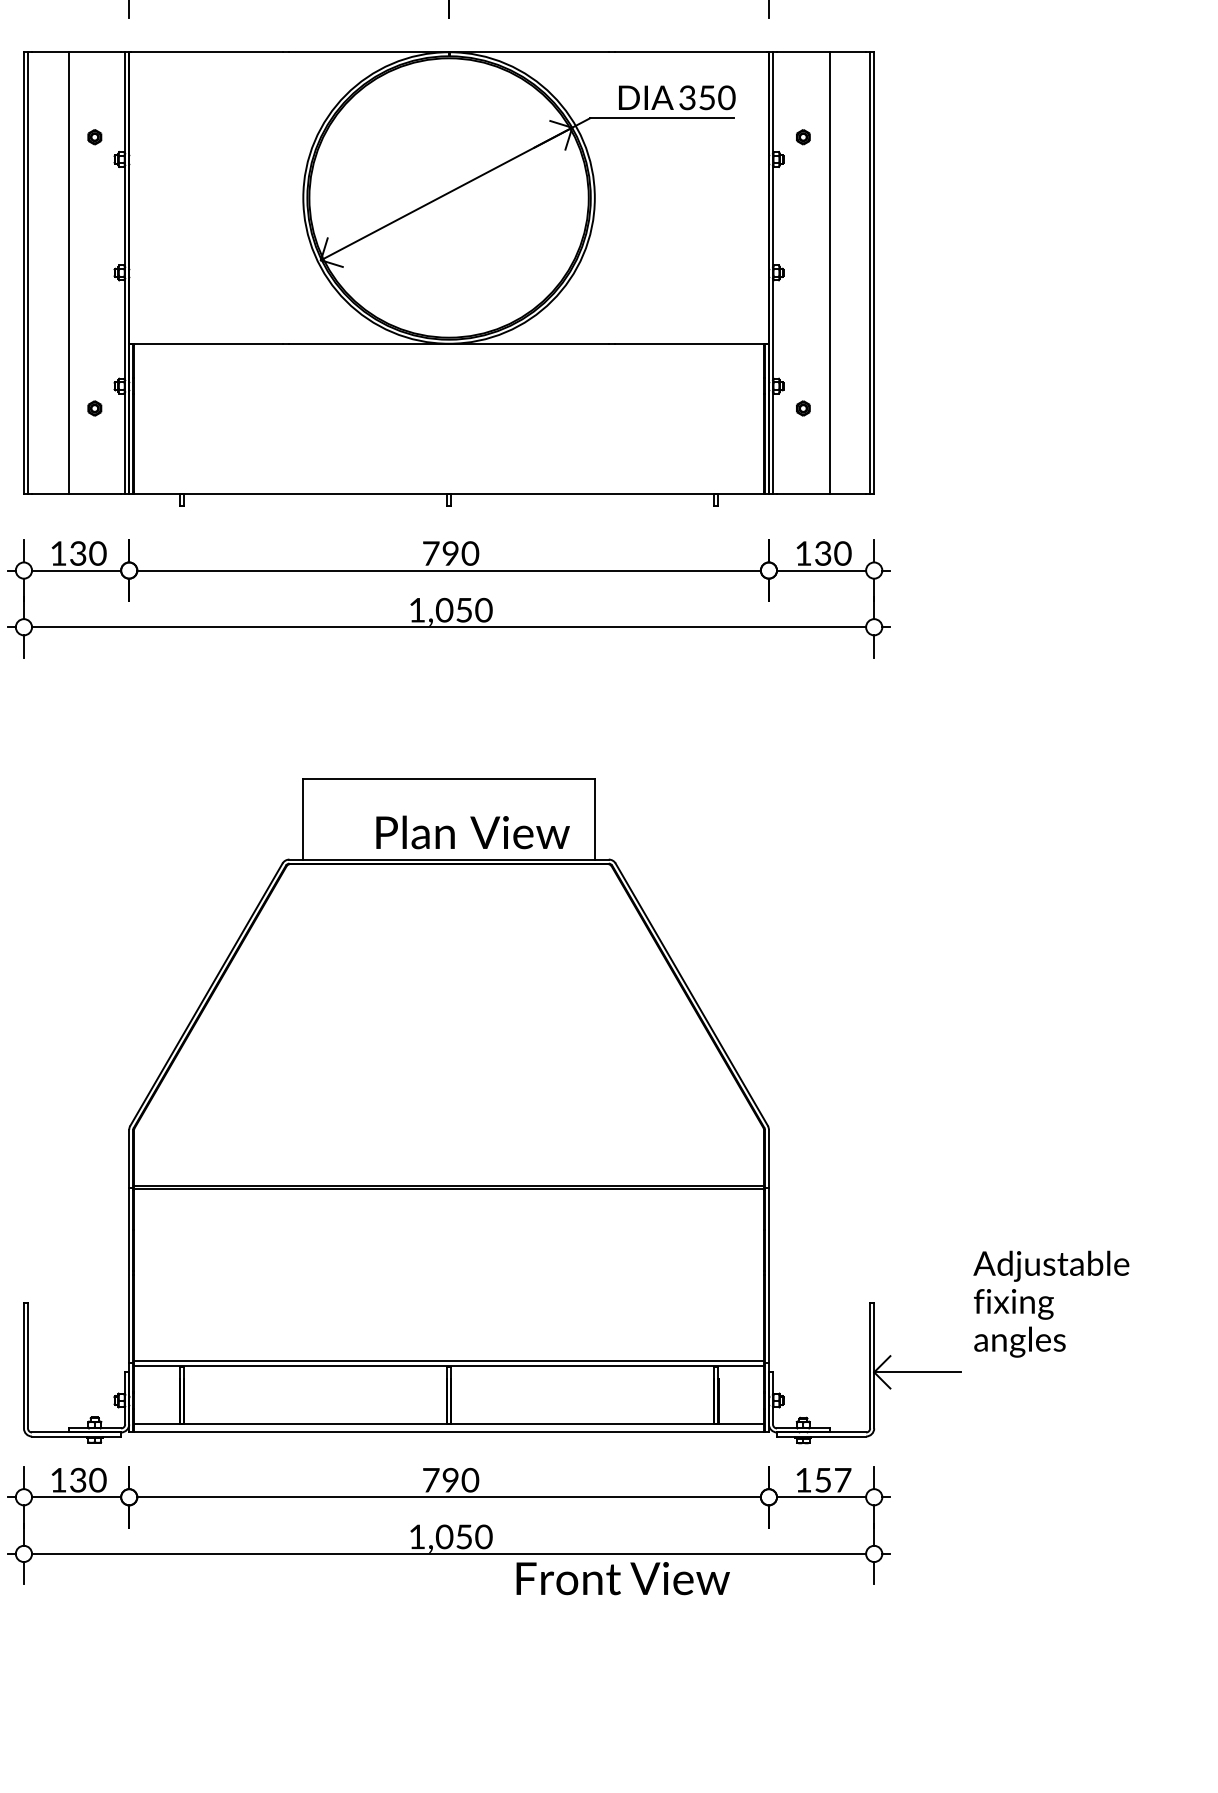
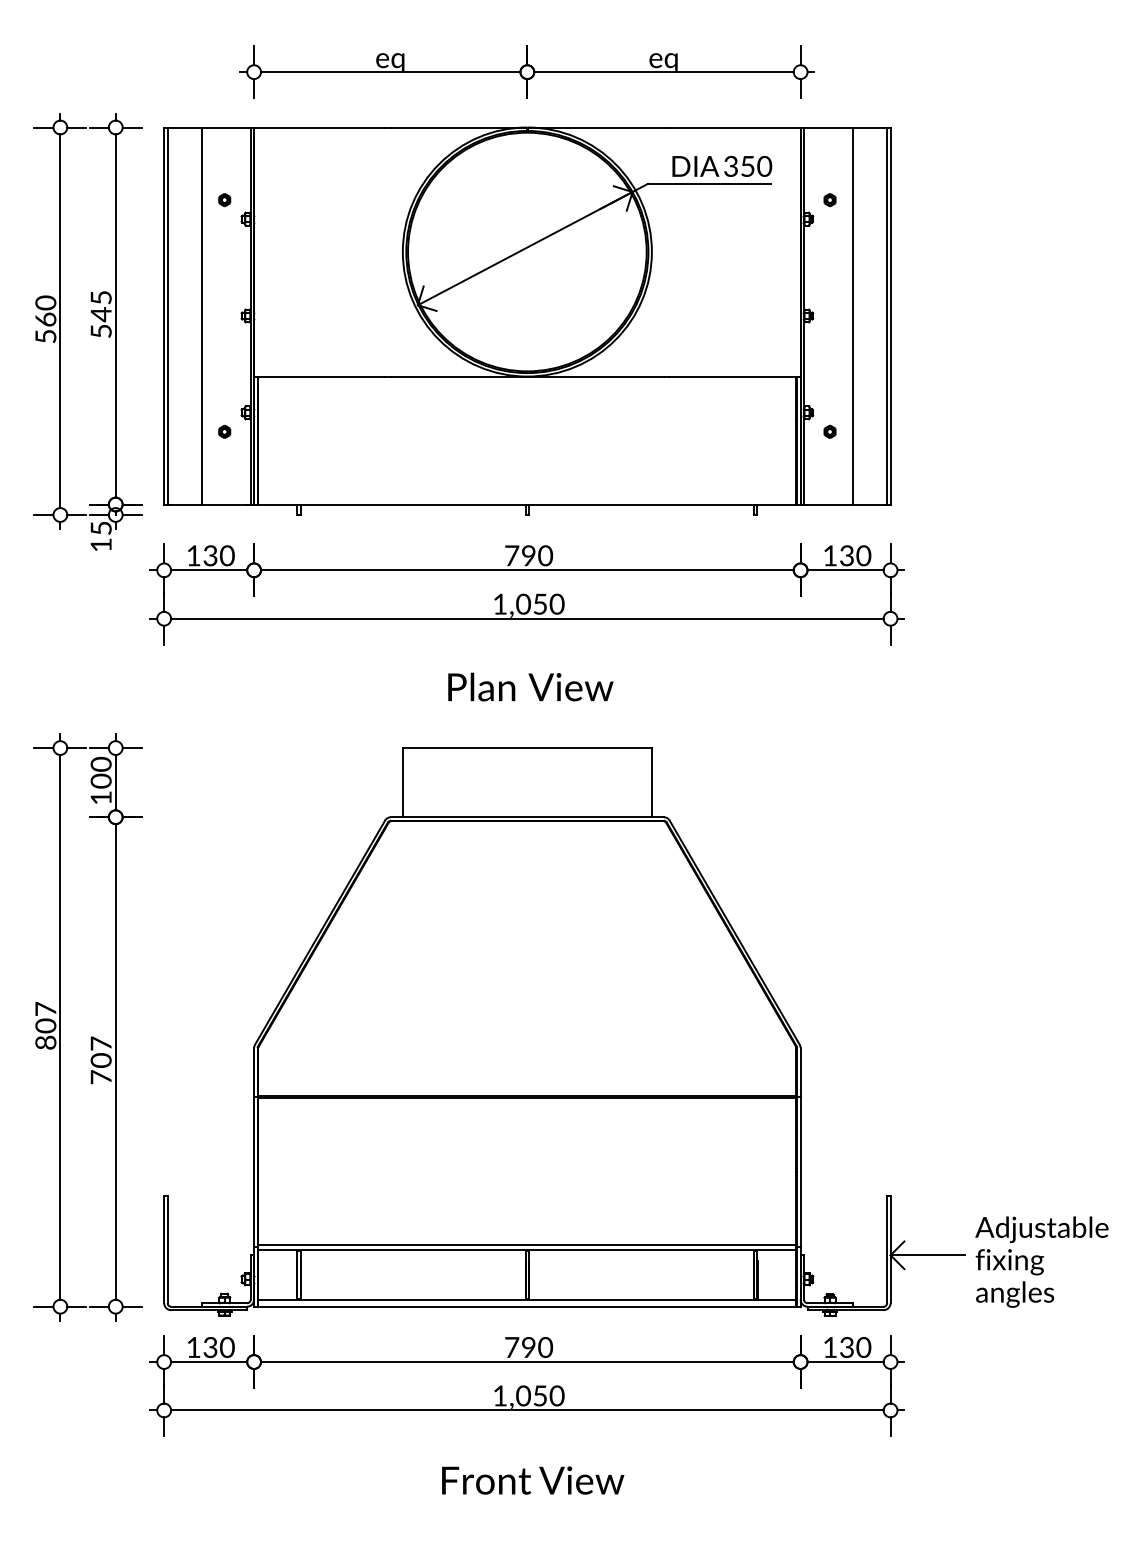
text: (472, 831) -> (530, 686), moved
text: (1050, 1303) -> (1041, 1261), moved
text: (833, 1480) -> (855, 1347), 157 -> 130
text: (623, 1578) -> (533, 1480), moved

